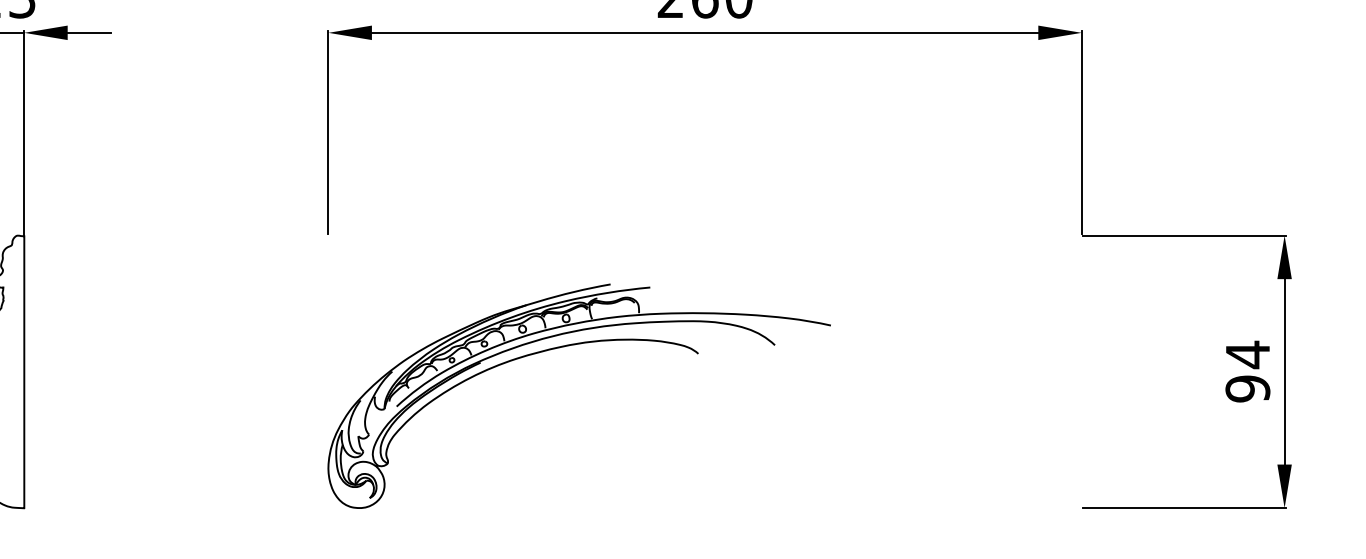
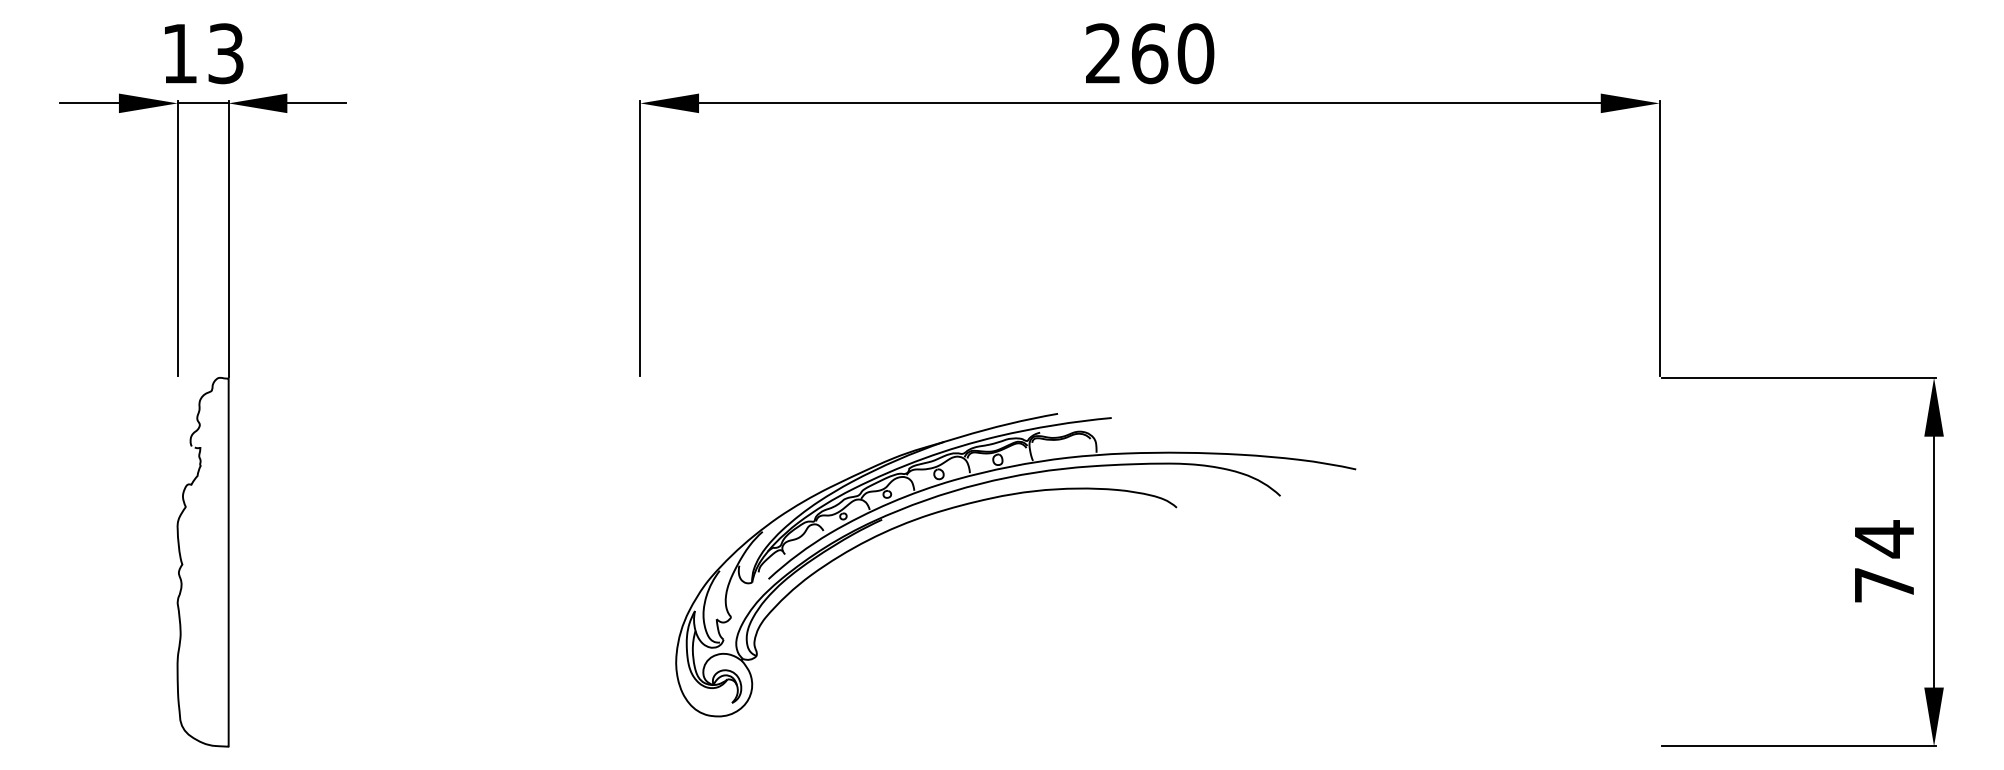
part: (568, 346) -> (1001, 497), moved
text: (1247, 389) -> (1884, 585), 94 -> 74

